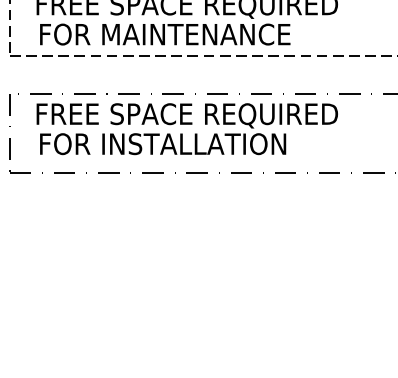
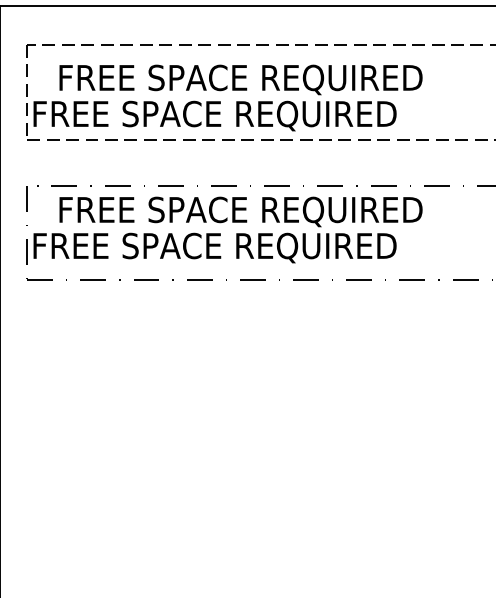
text: (165, 35) -> (214, 115), FOR MAINTENANCE -> FREE SPACE REQUIRED
text: (165, 145) -> (214, 247), FOR INSTALLATION -> FREE SPACE REQUIRED

